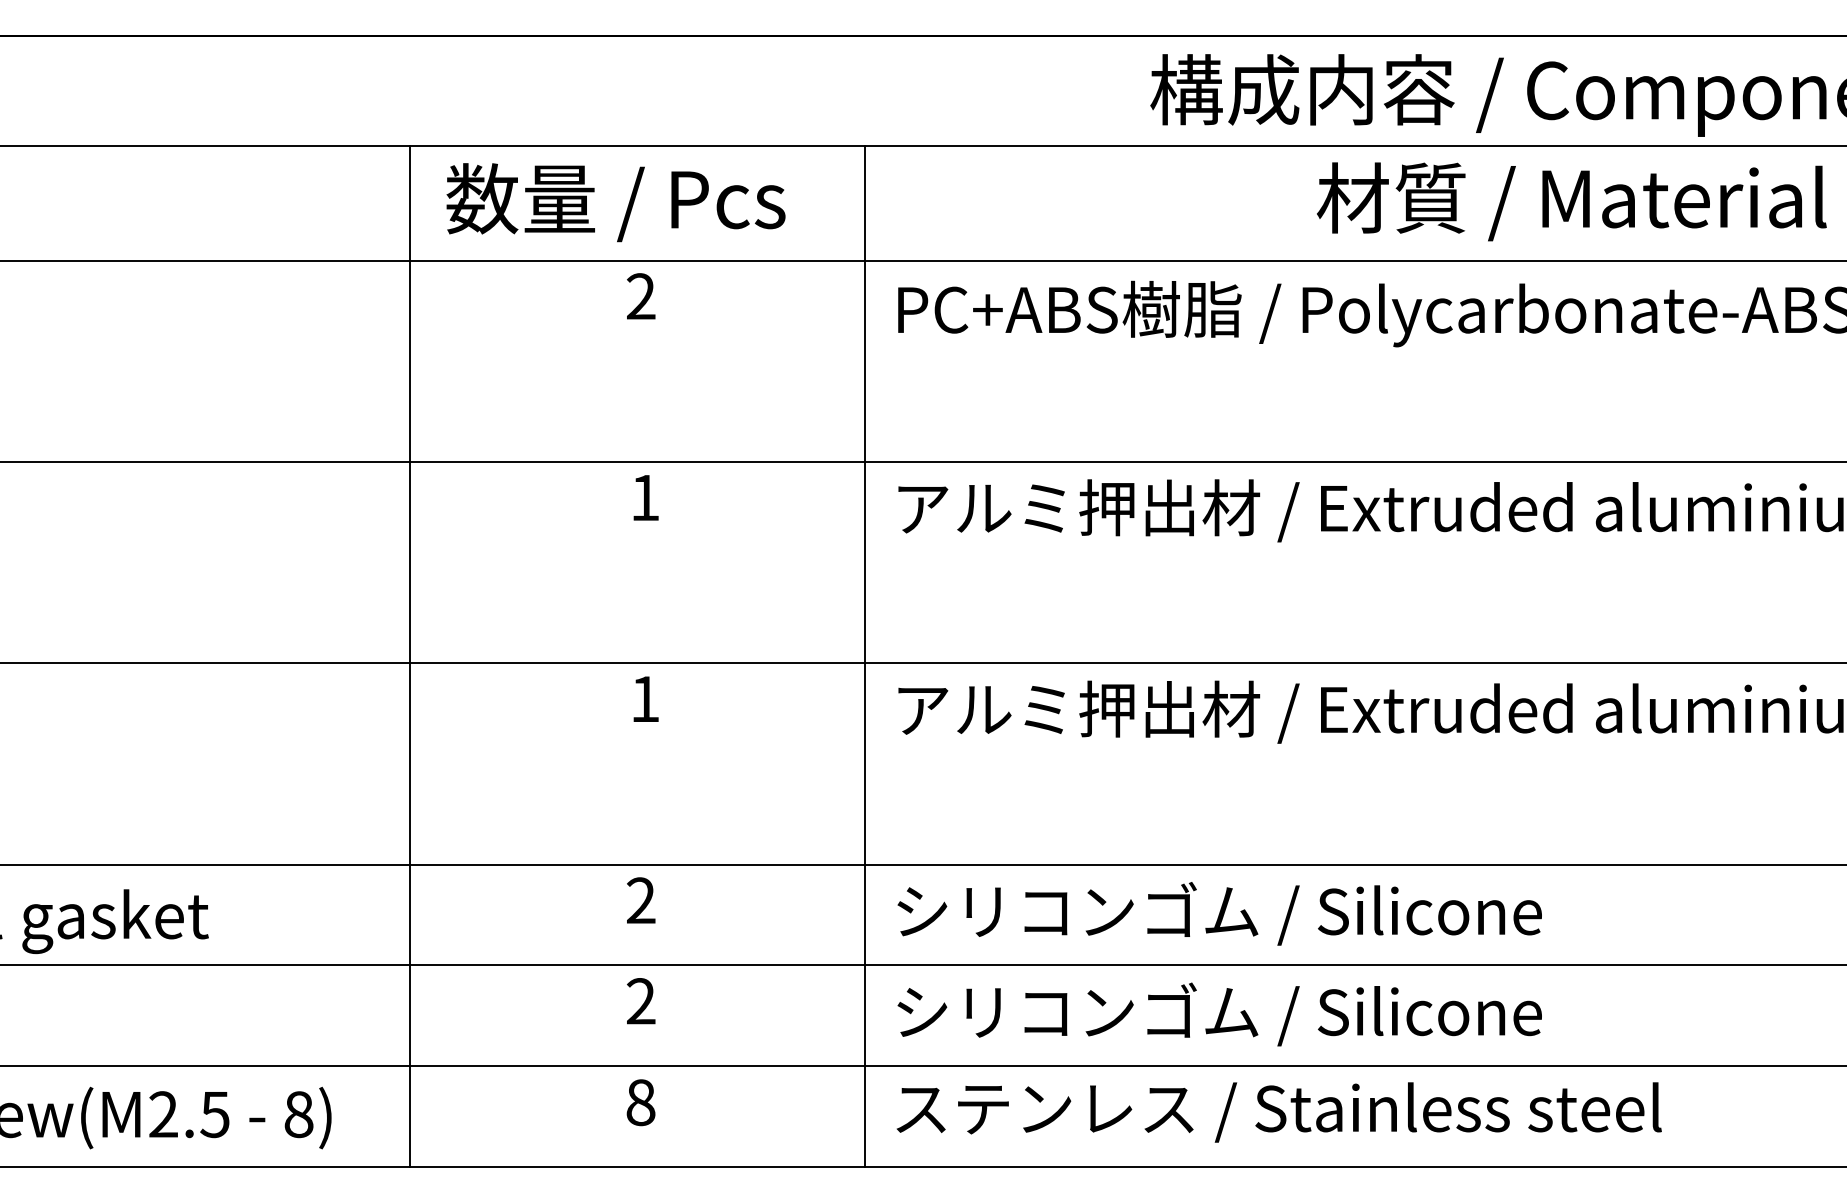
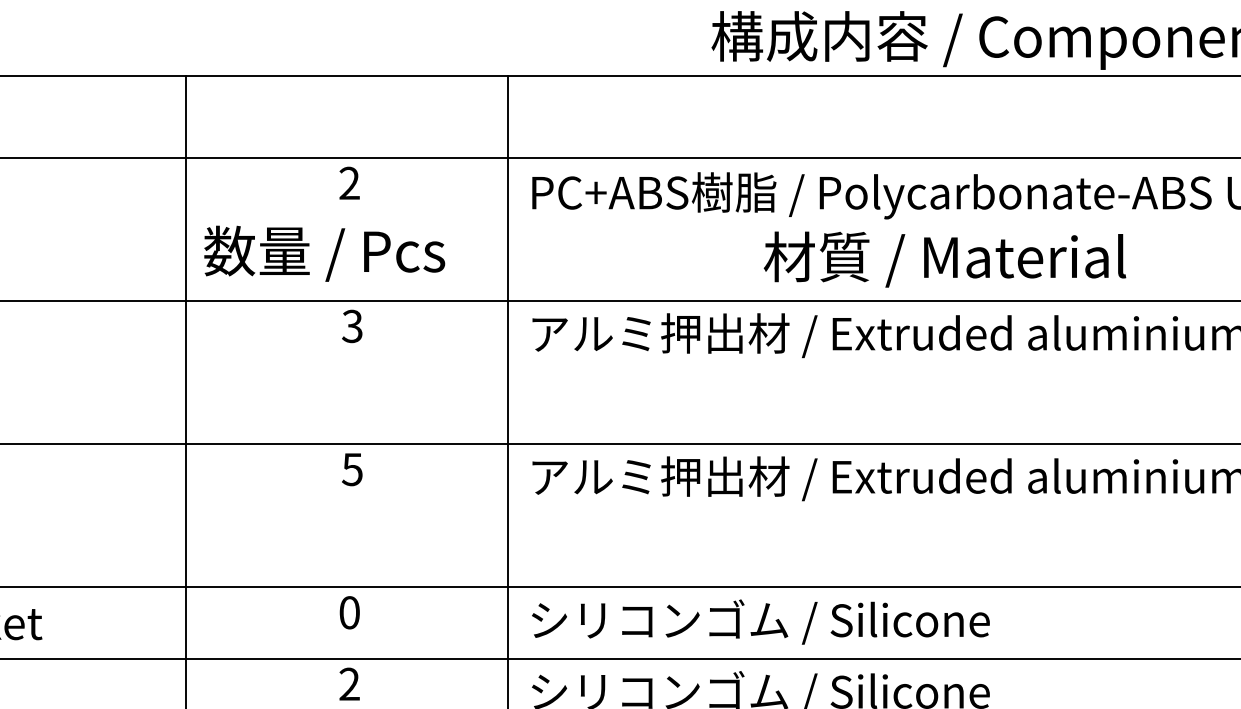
text: (1571, 201) -> (944, 259), moved
text: (615, 202) -> (324, 253), moved
text: (644, 497) -> (352, 326), 1 -> 3
text: (644, 699) -> (352, 469), 1 -> 5
text: (641, 900) -> (349, 612), 2 -> 0

